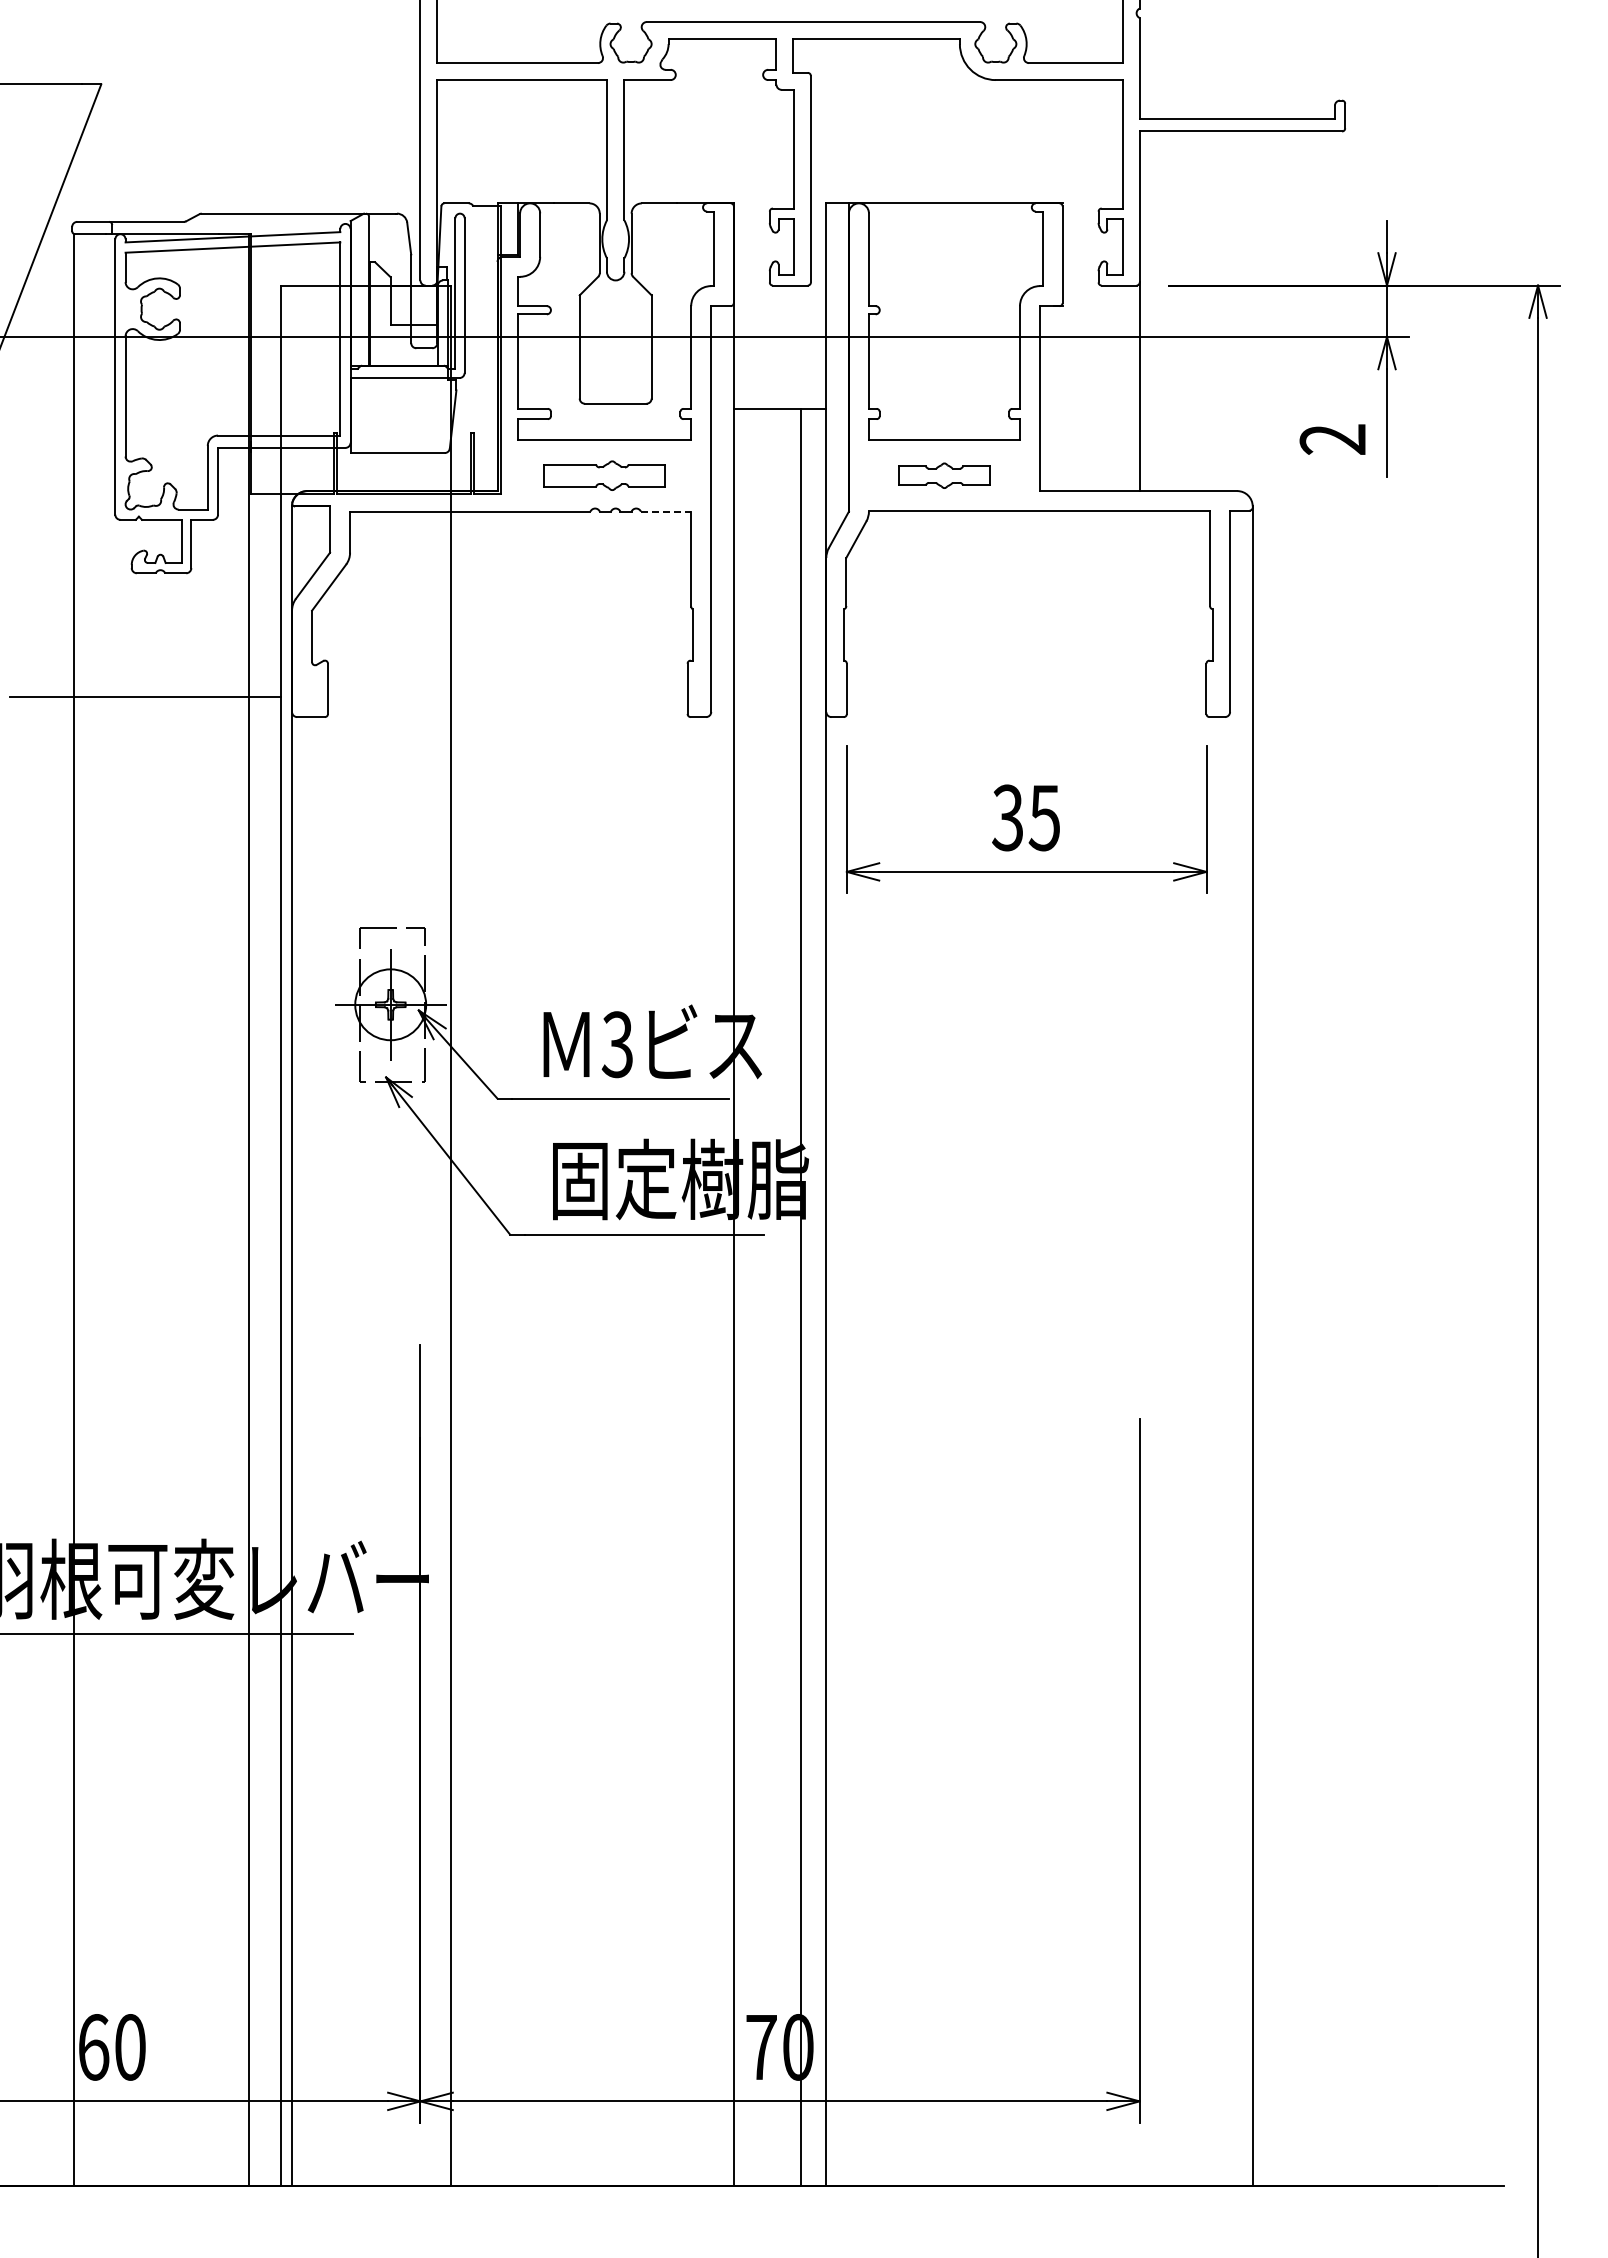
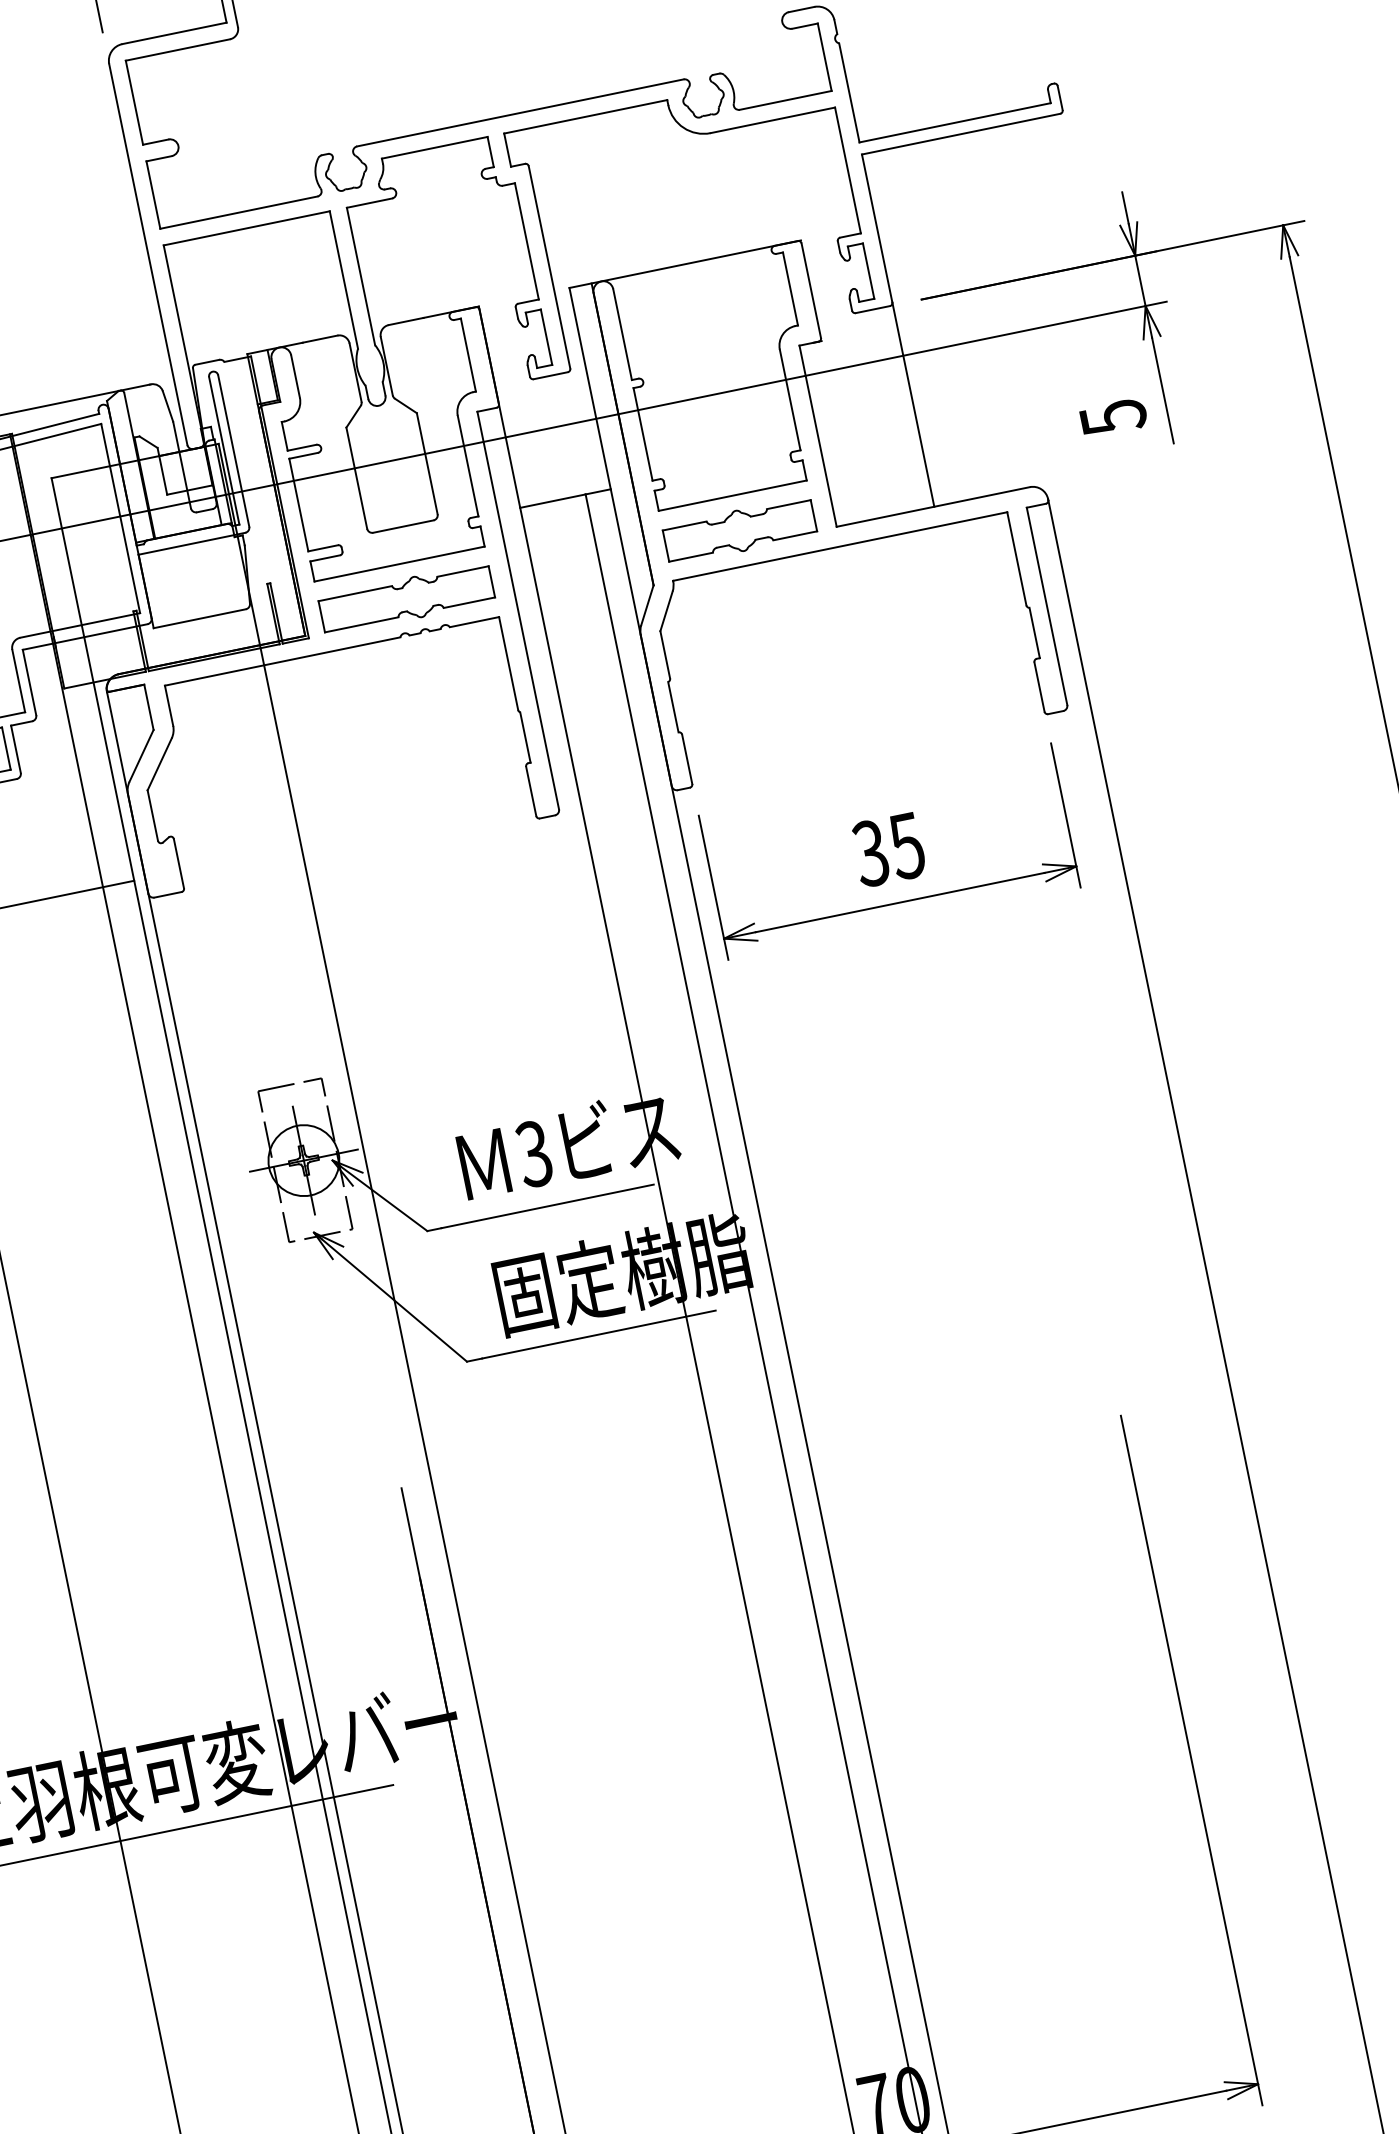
text: (1332, 439) -> (1112, 417), 2 -> 5
part: (604, 475) -> (406, 599), size x1.43
part: (944, 475) -> (739, 530), size x1.67
line: (666, 511) -> (474, 621), dashed -> solid

